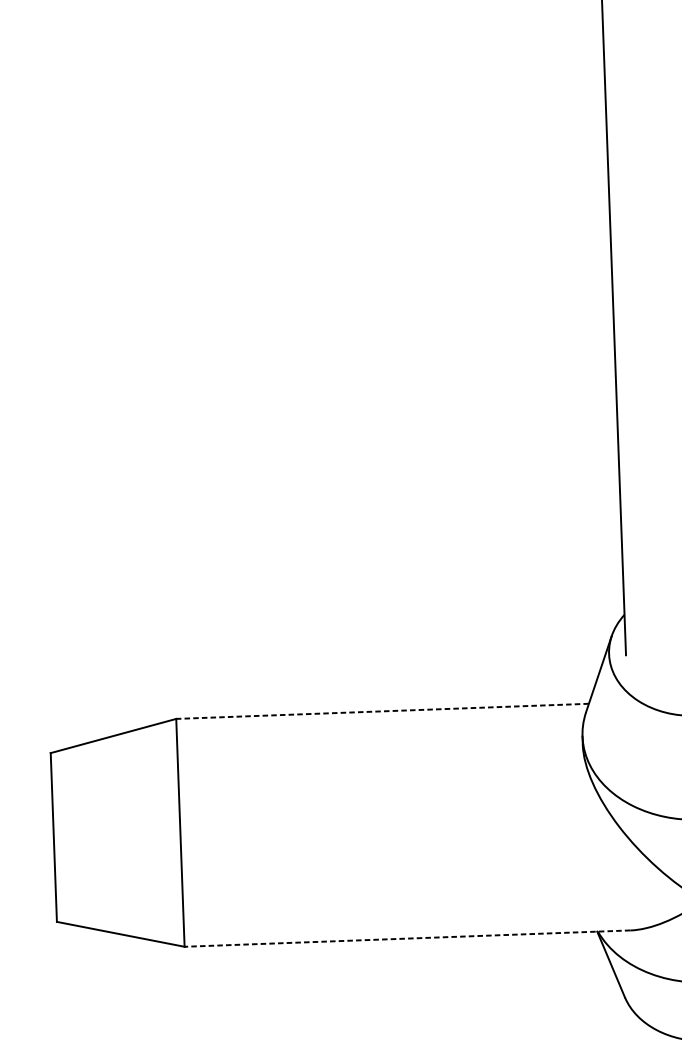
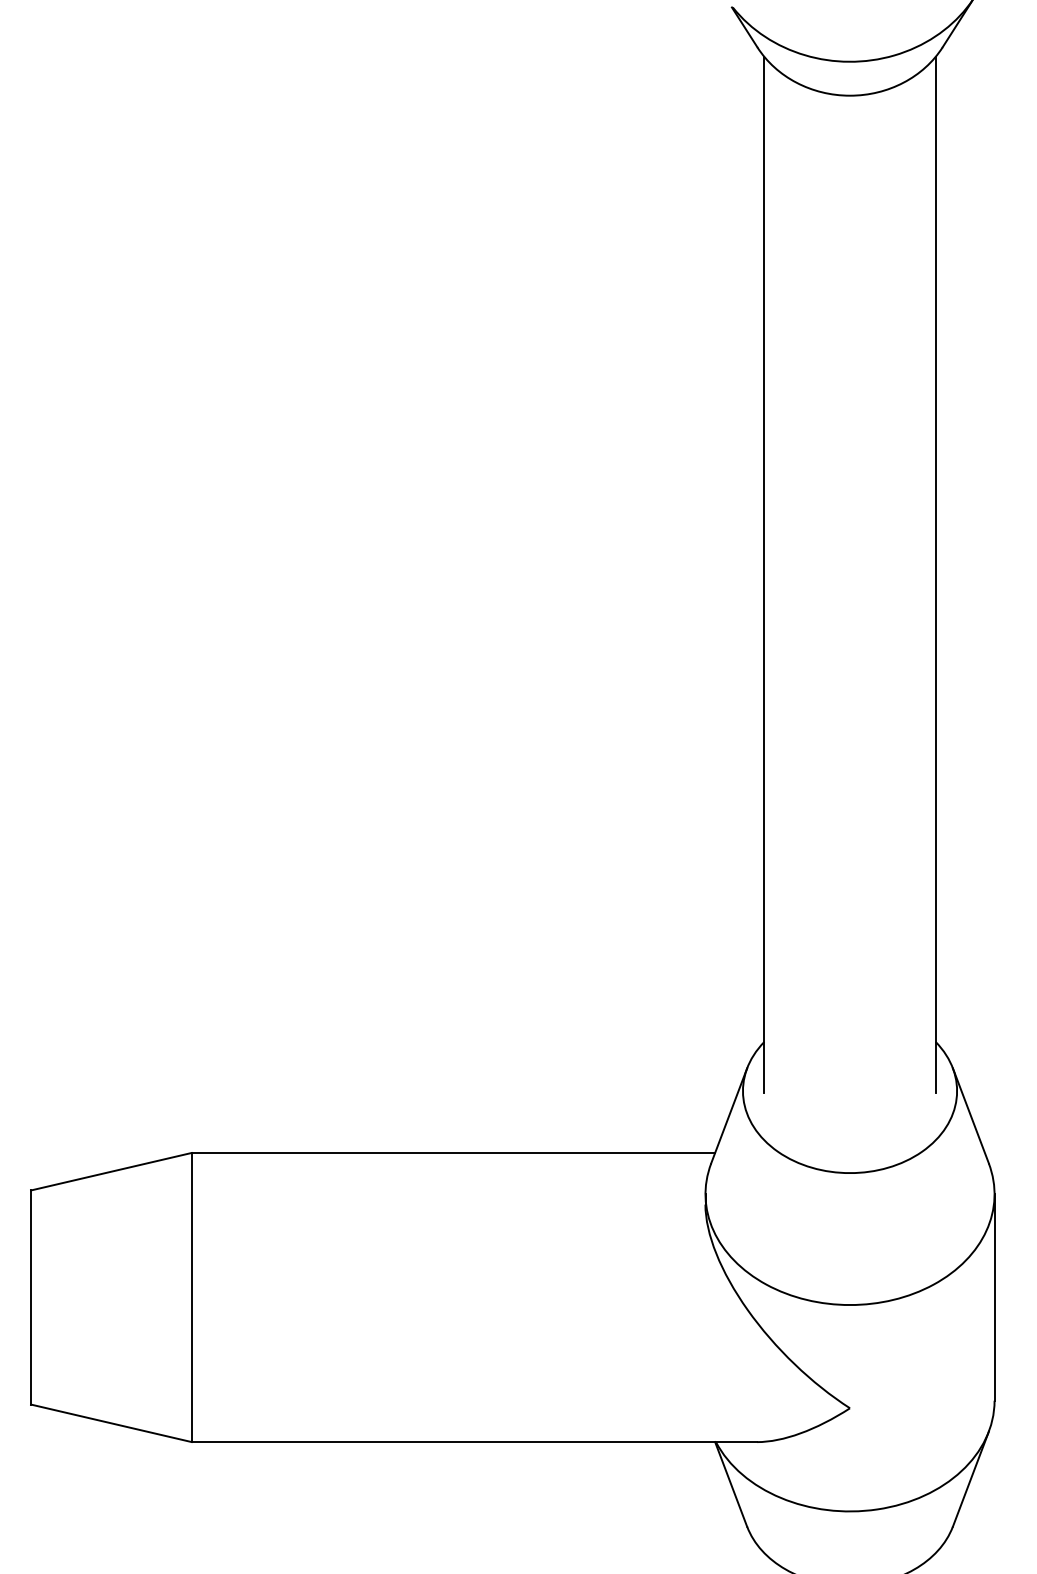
line: (382, 710) -> (453, 1152), dashed -> solid
line: (407, 938) -> (474, 1442), dashed -> solid

